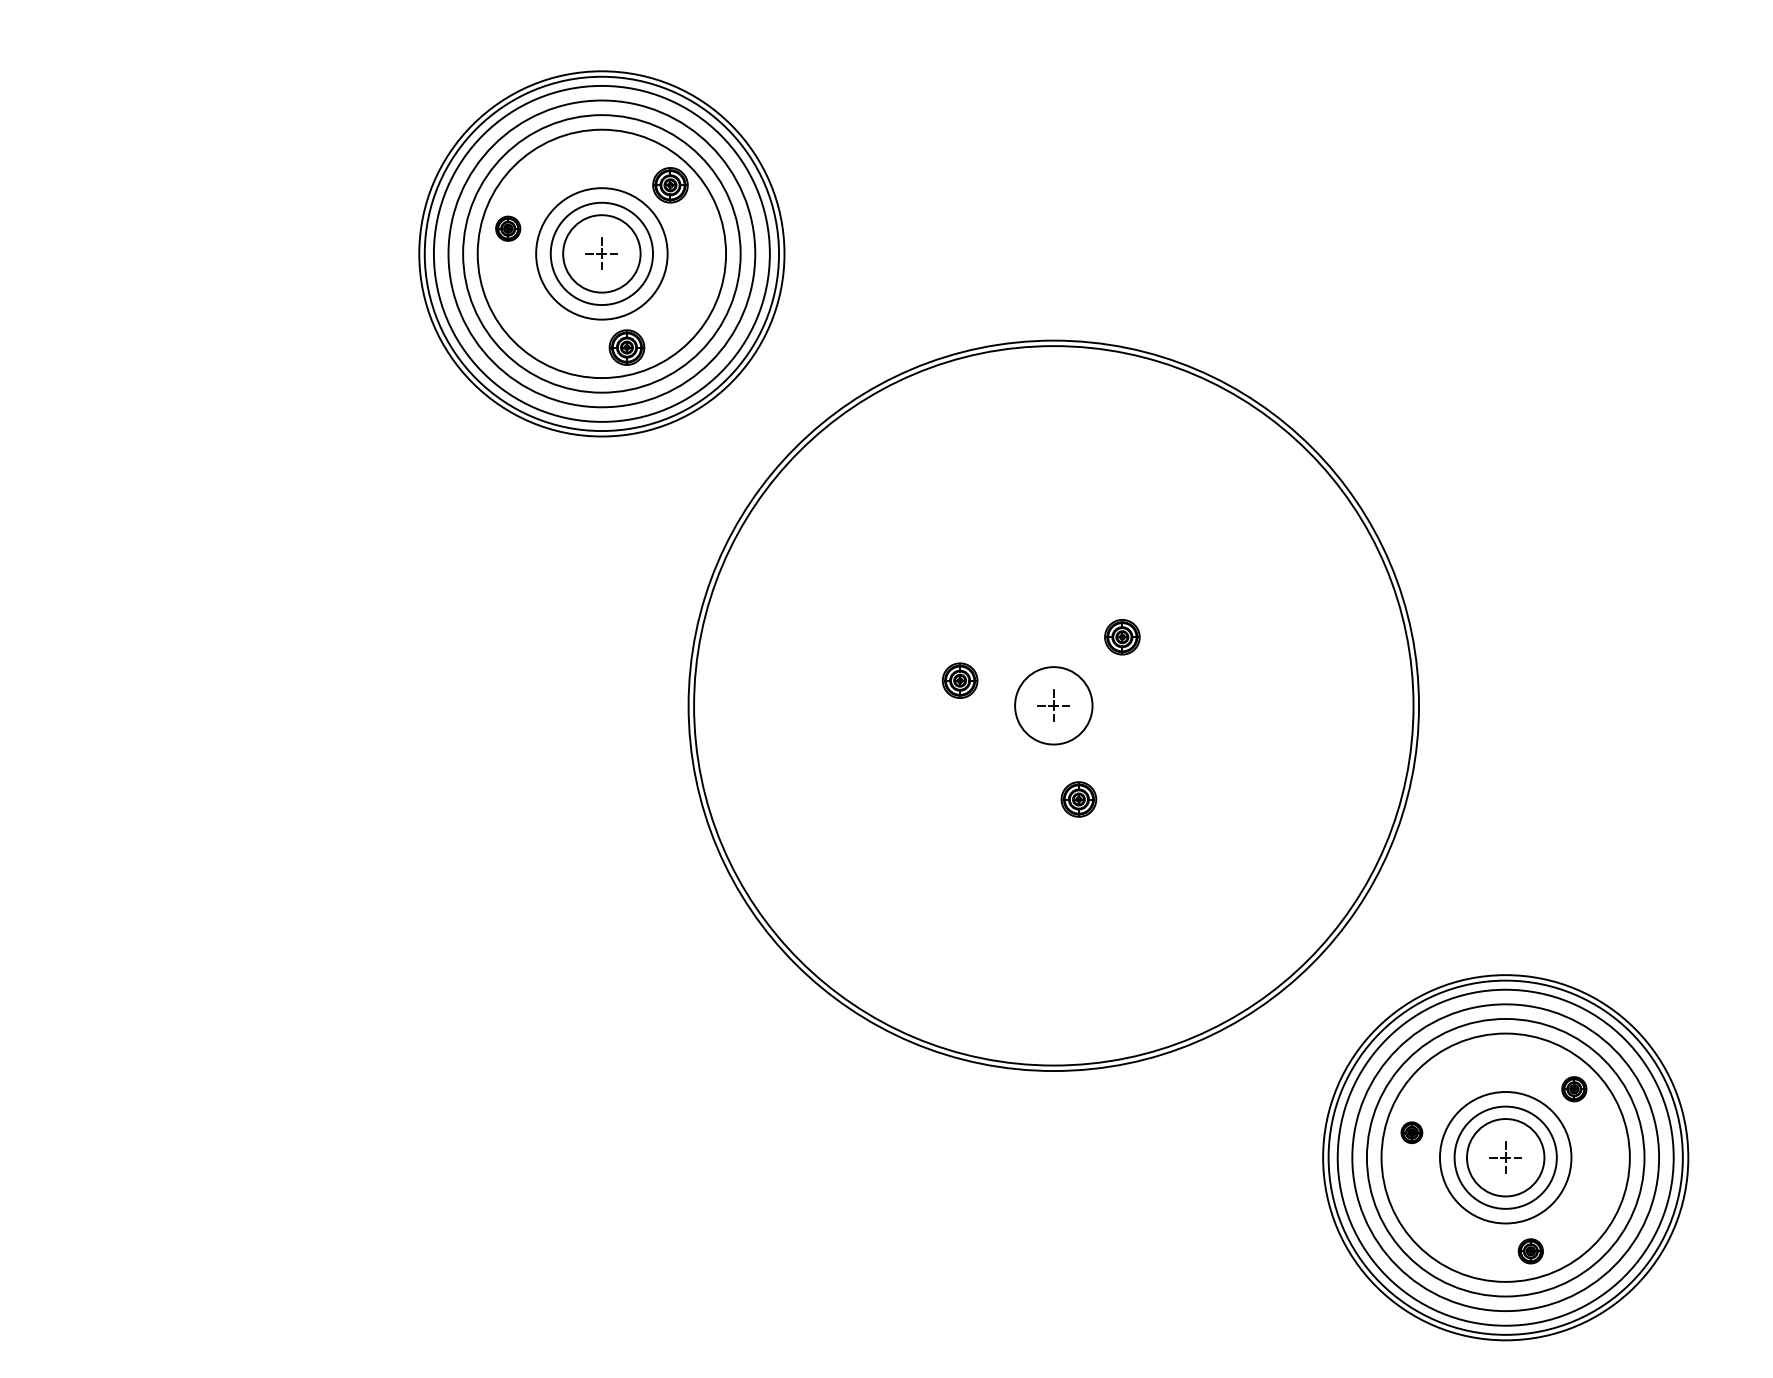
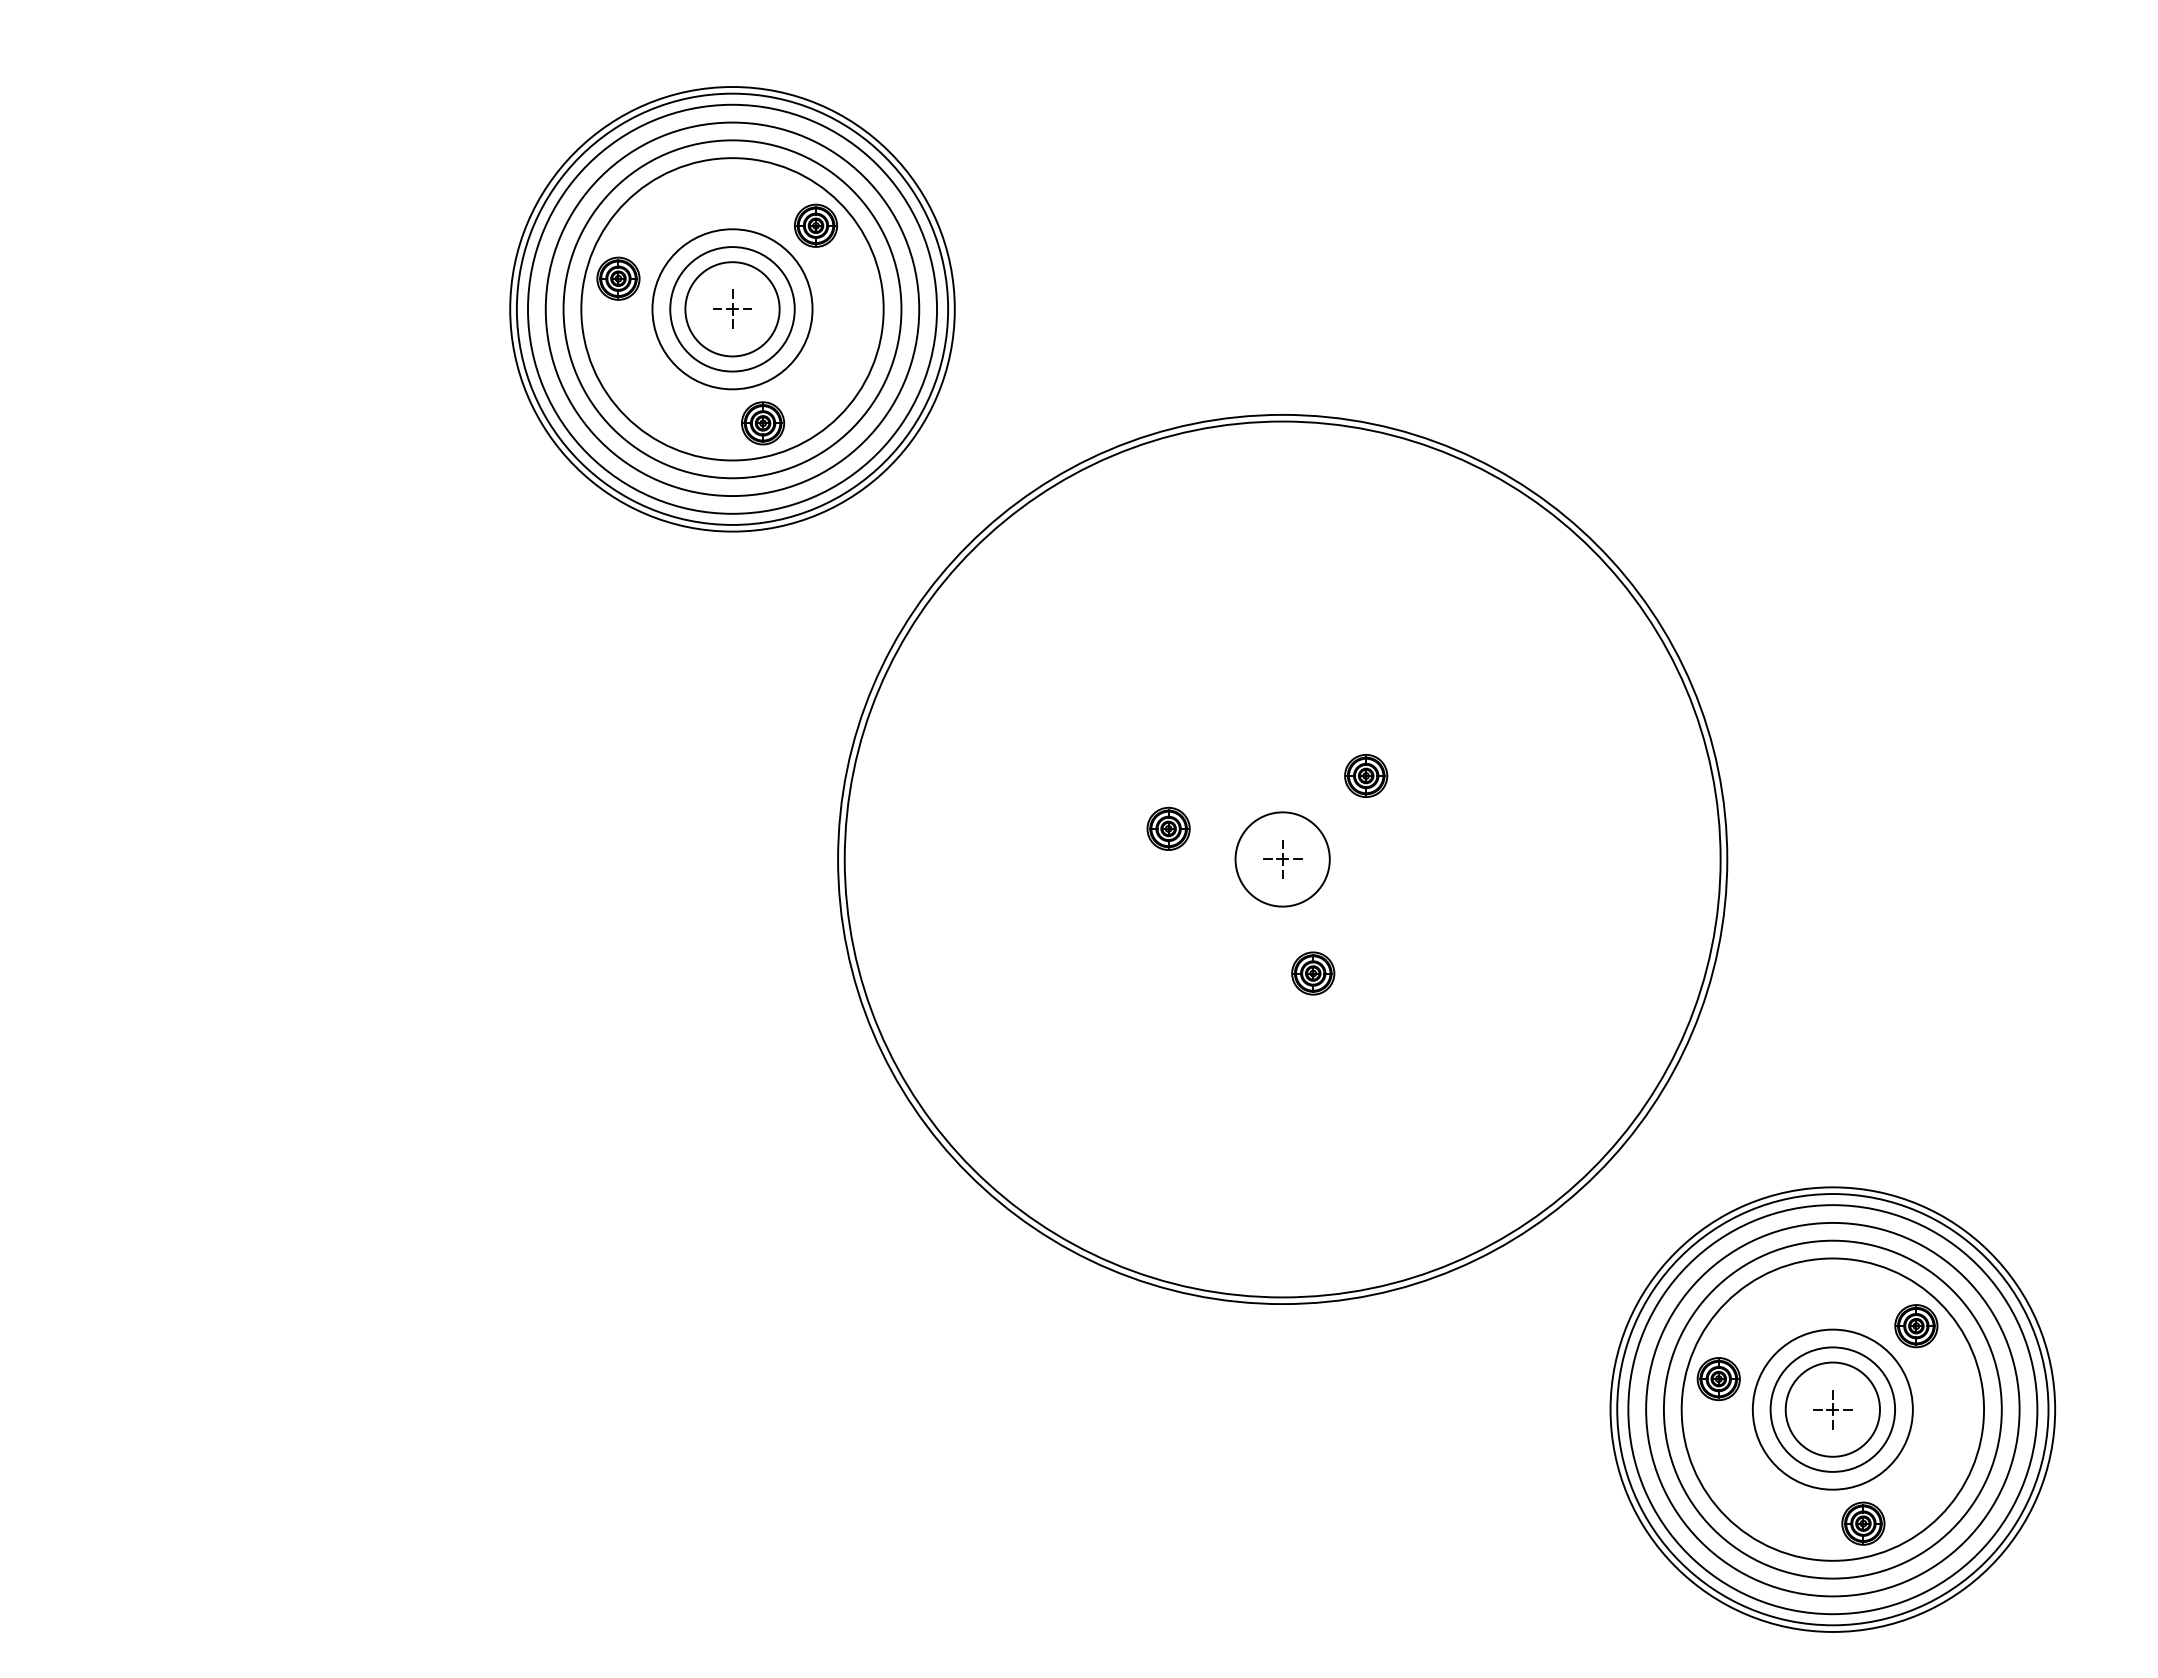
part: (508, 228) -> (618, 278), size x1.43
part: (1574, 1089) -> (1916, 1326), size x1.43
part: (1411, 1132) -> (1718, 1379), size x1.67
part: (1530, 1251) -> (1863, 1523), size x1.43

